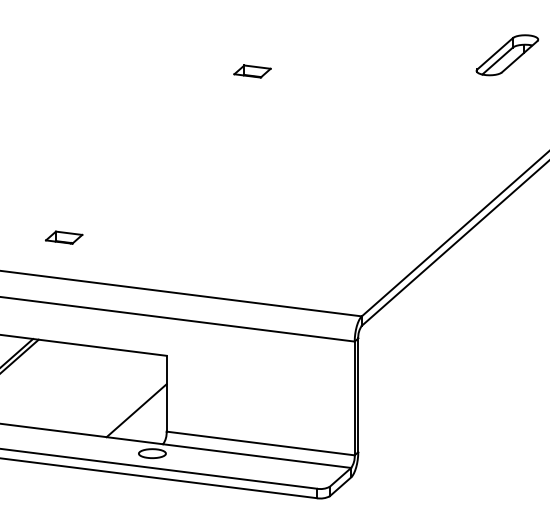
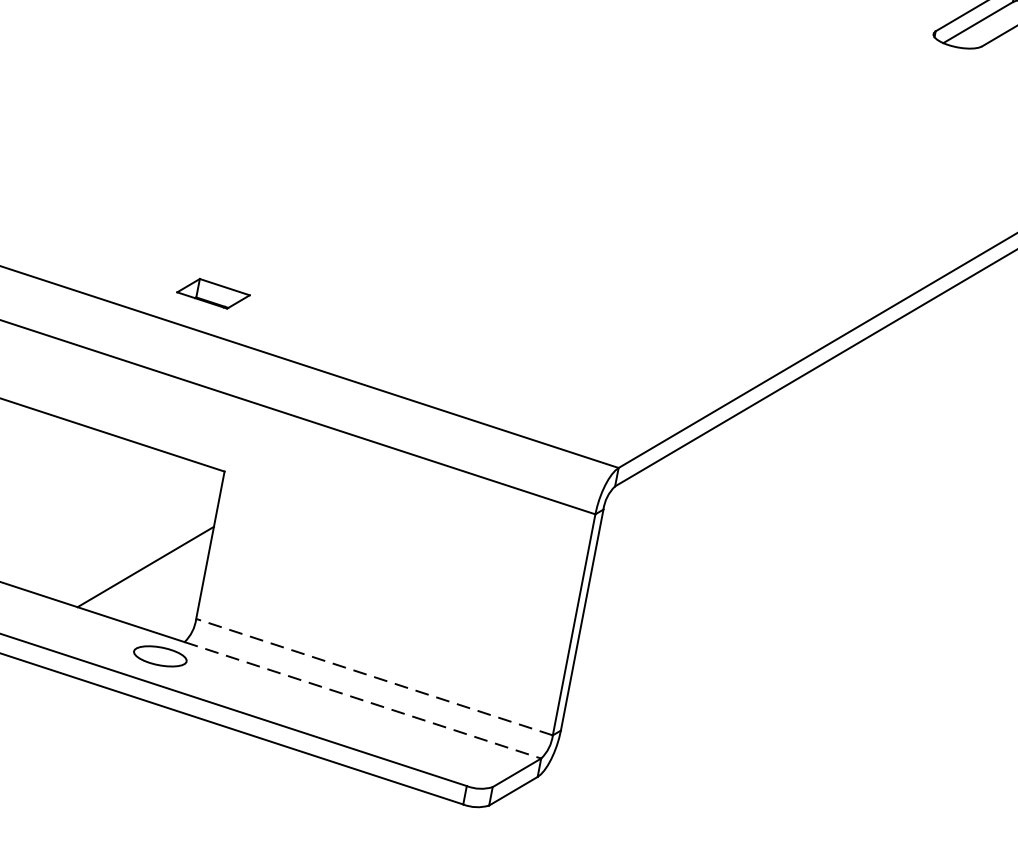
part: (64, 237) -> (214, 293), moved
line: (260, 443) -> (374, 677), solid -> dashed
line: (257, 456) -> (363, 701), solid -> dashed

